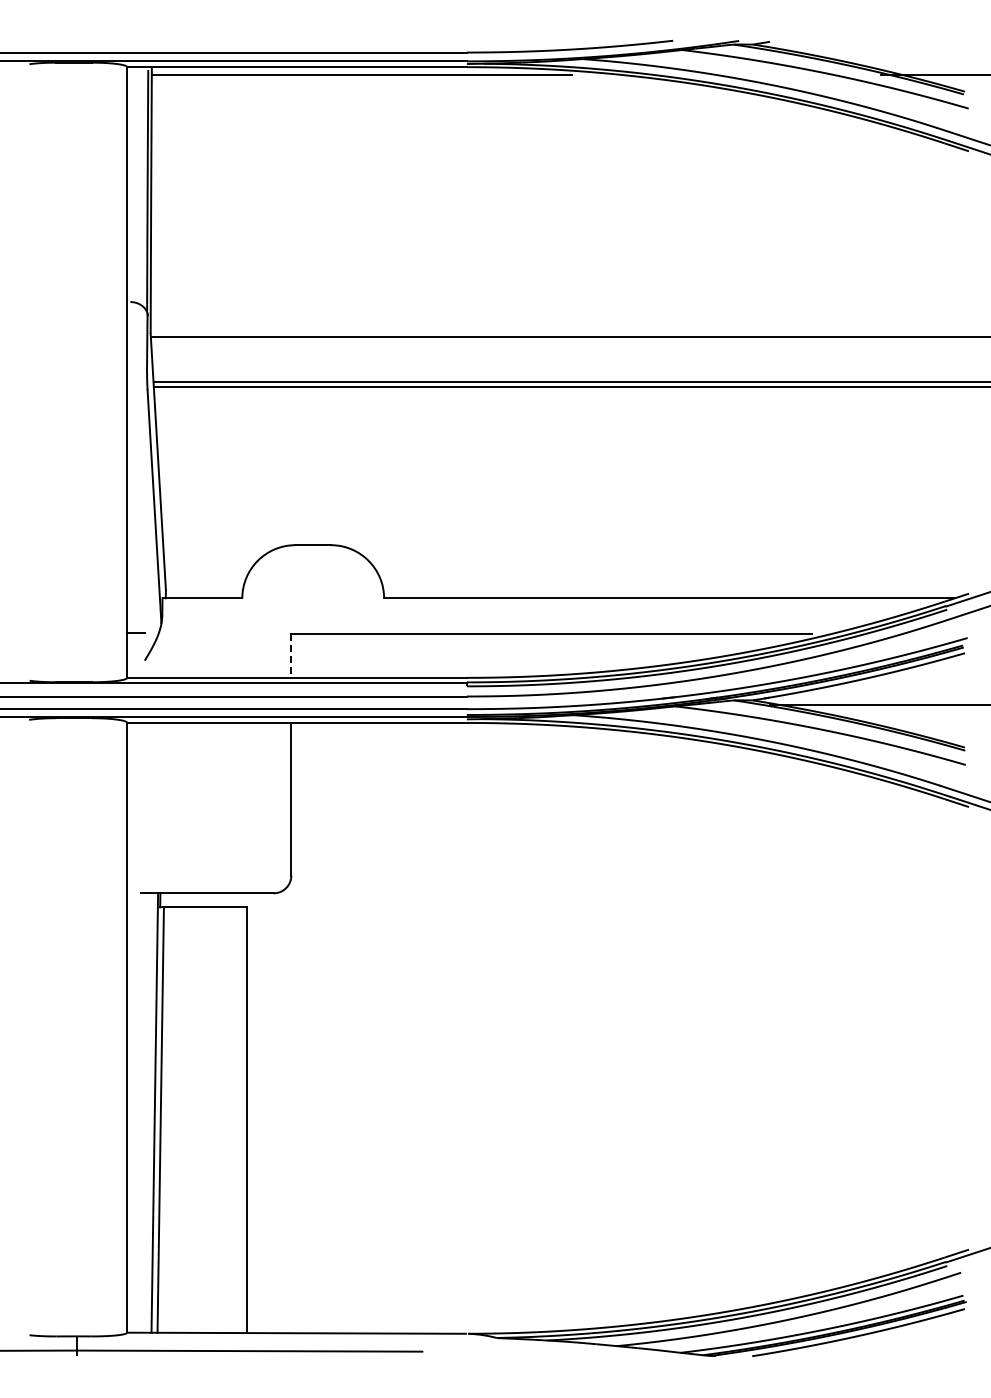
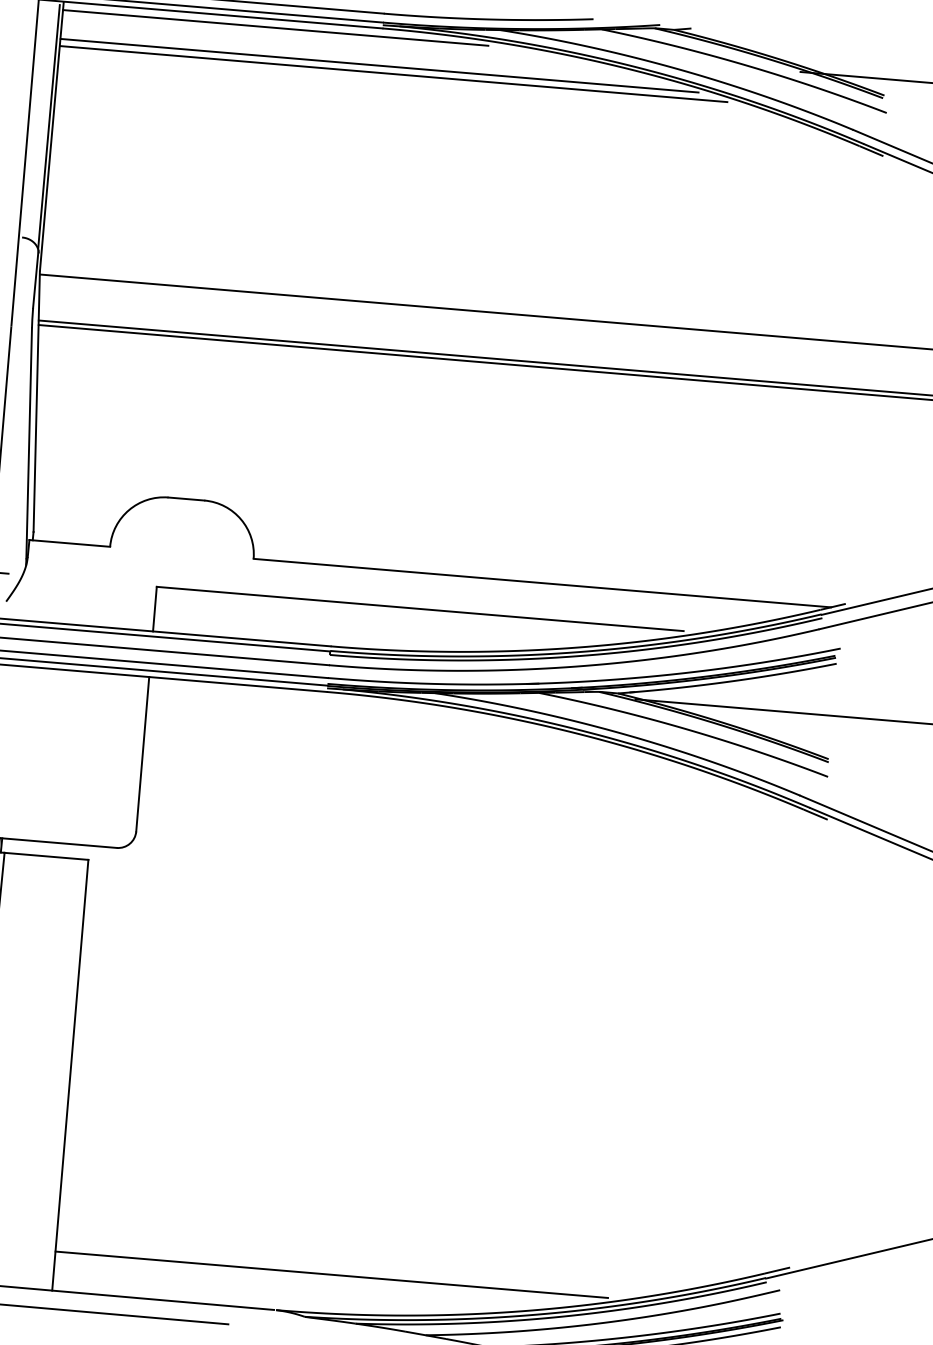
line: (466, 104) -> (378, 66), added
line: (481, 111) -> (393, 74), added
line: (291, 656) -> (154, 609), dashed -> solid
line: (519, 1294) -> (331, 1274), added

